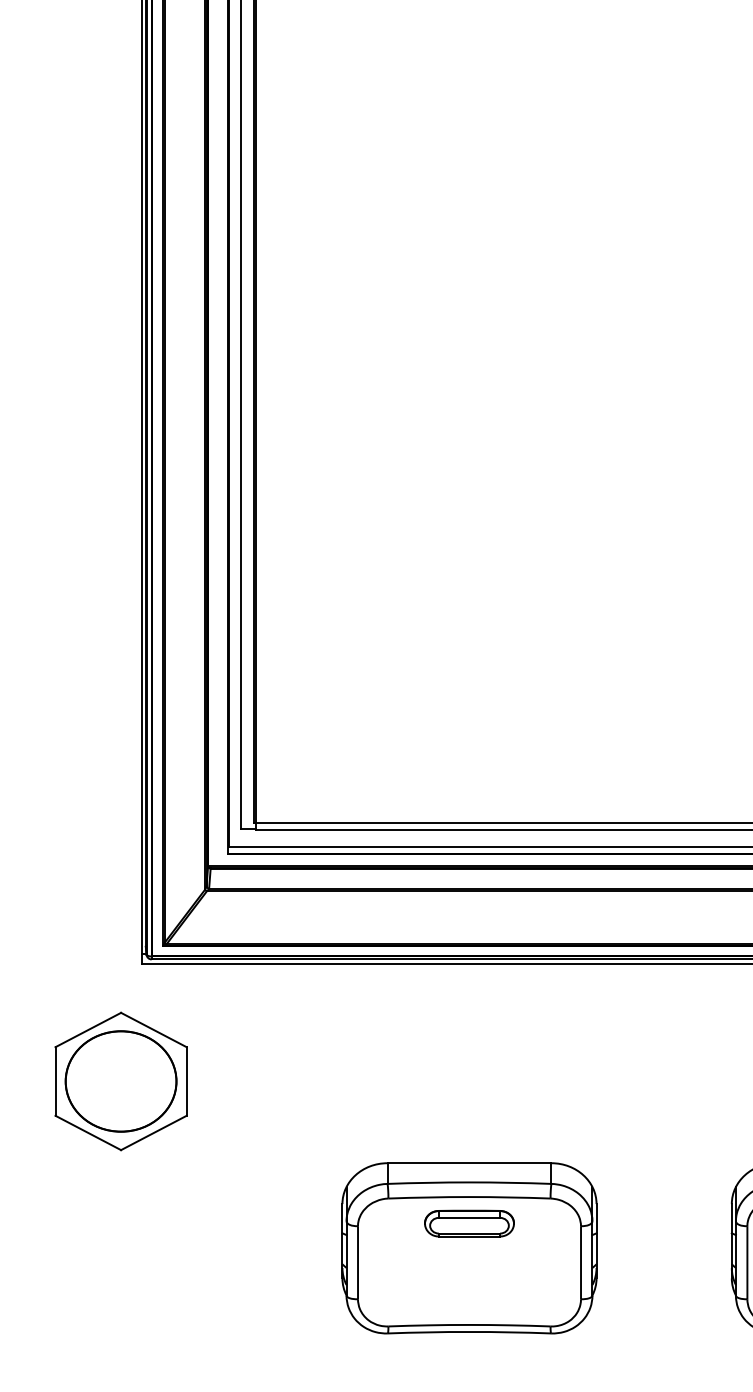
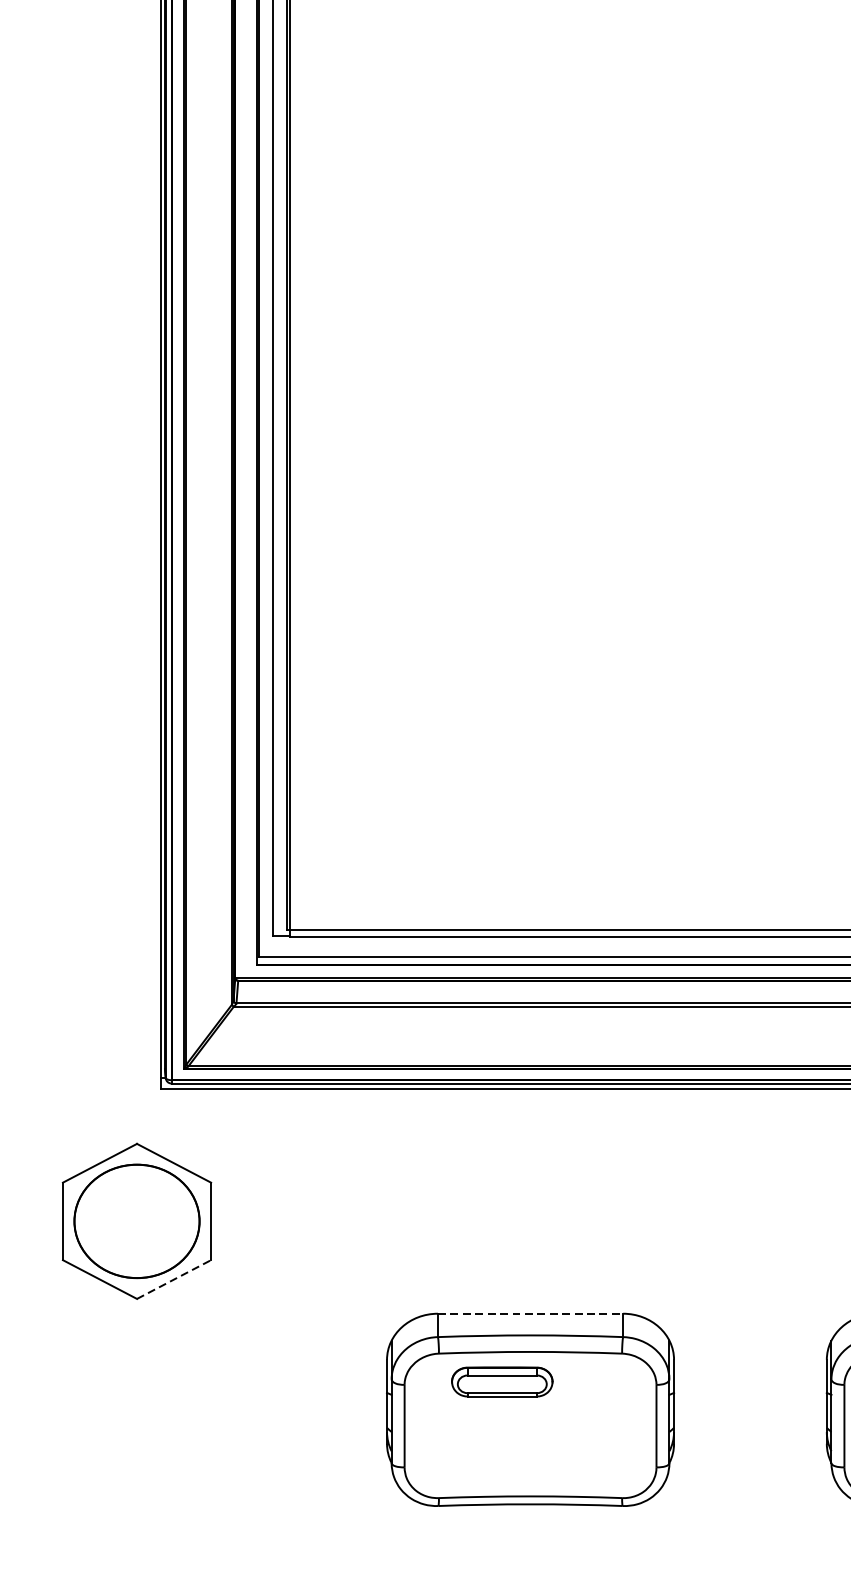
line: (154, 1132) -> (174, 1279), solid -> dashed
line: (469, 1163) -> (530, 1314), solid -> dashed
part: (469, 1223) -> (502, 1381), moved

